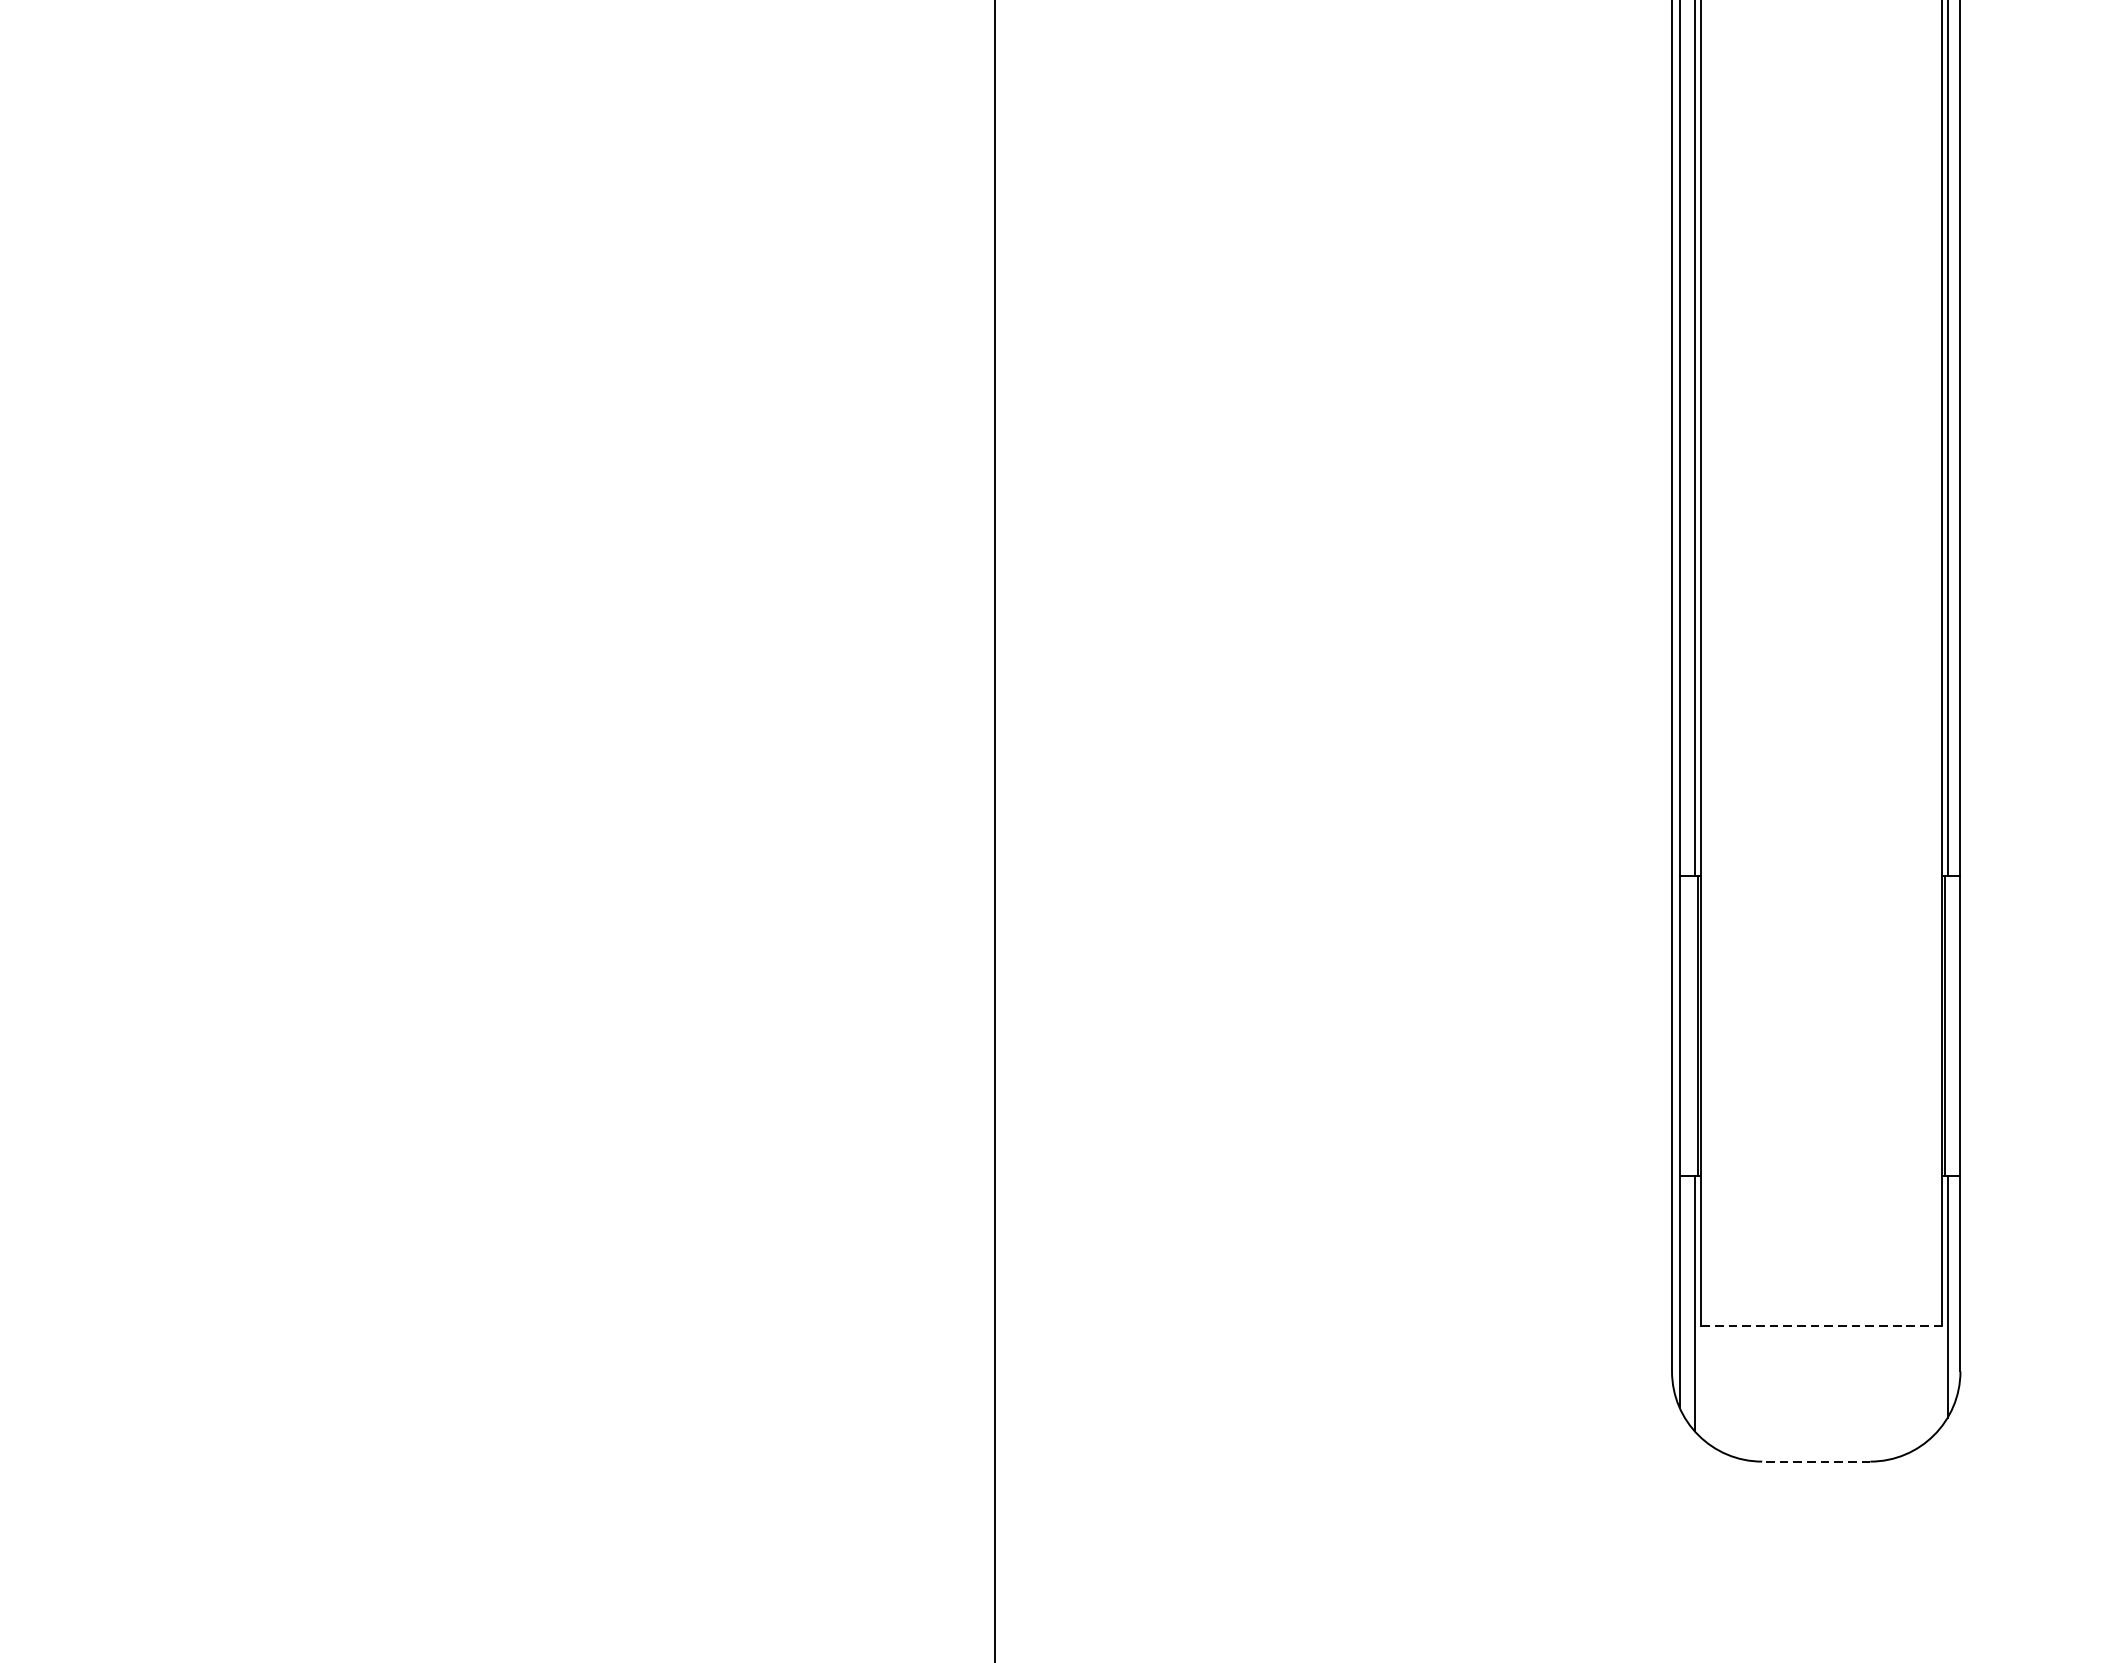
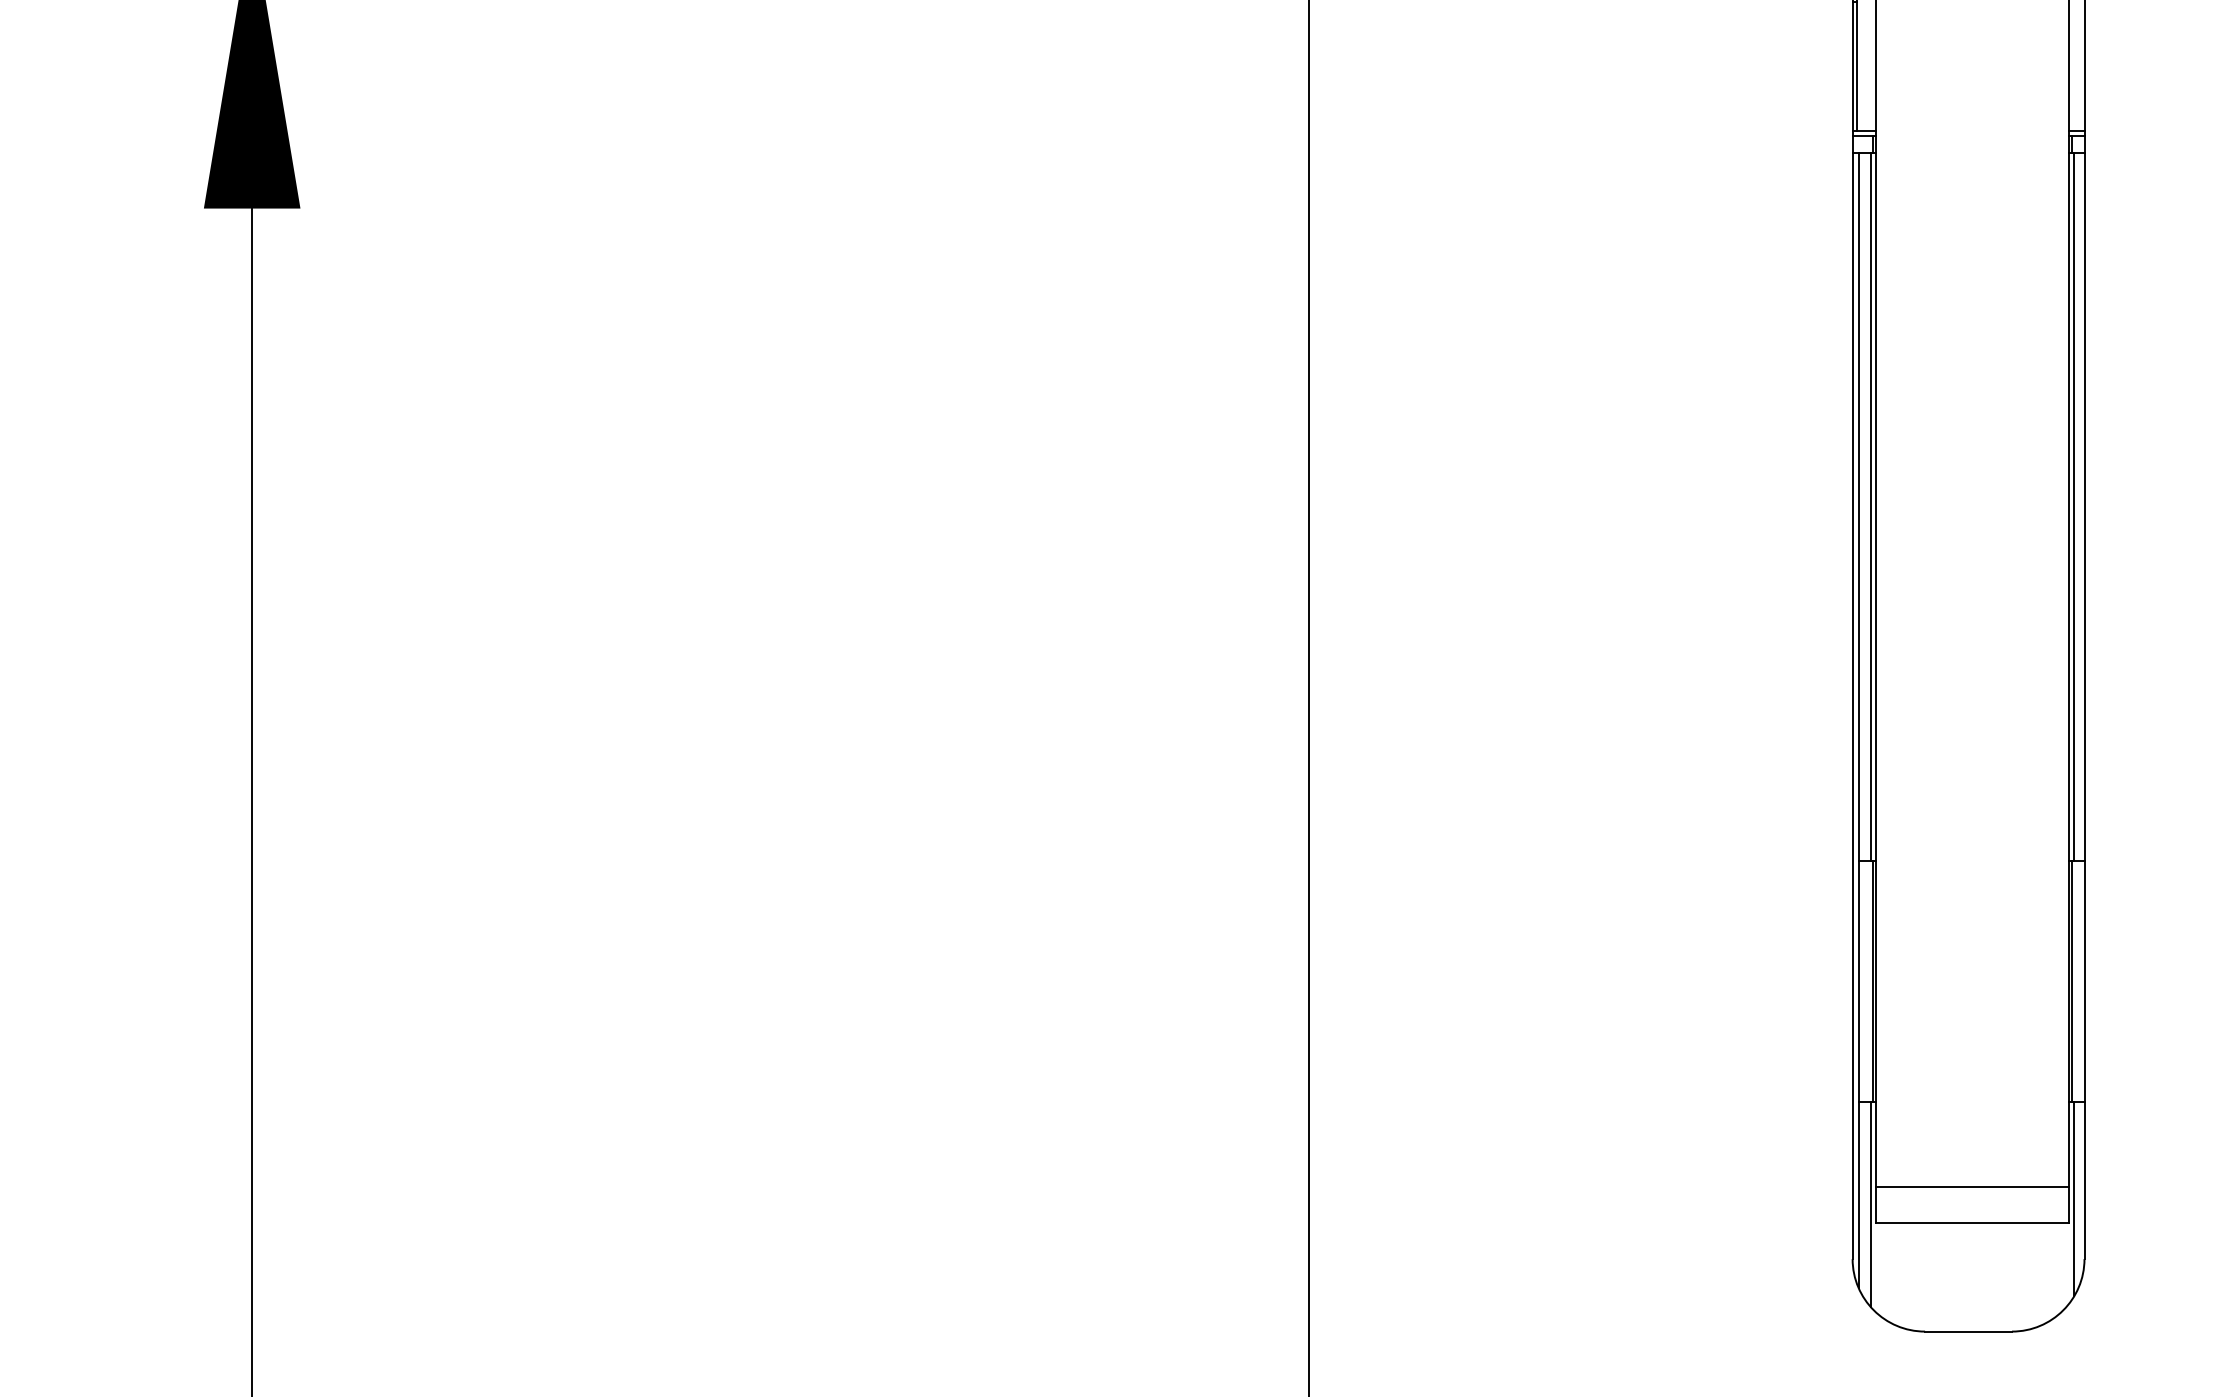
line: (1821, 1281) -> (1972, 1186), added
line: (1821, 1325) -> (1972, 1222), dashed -> solid
line: (1816, 1461) -> (1968, 1331), dashed -> solid

